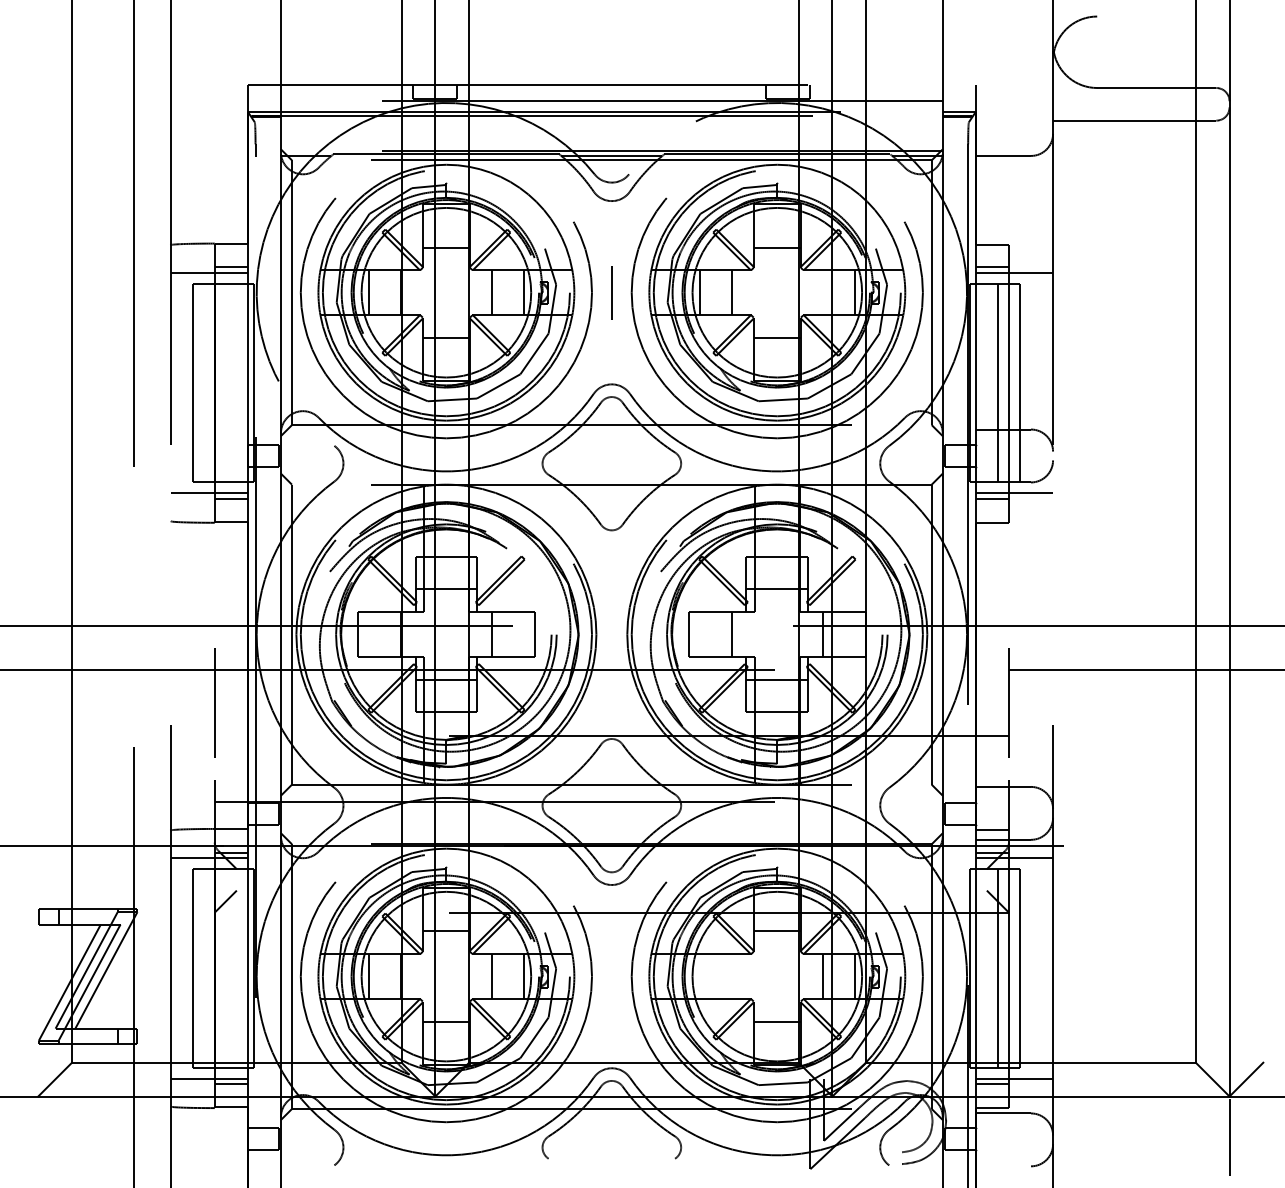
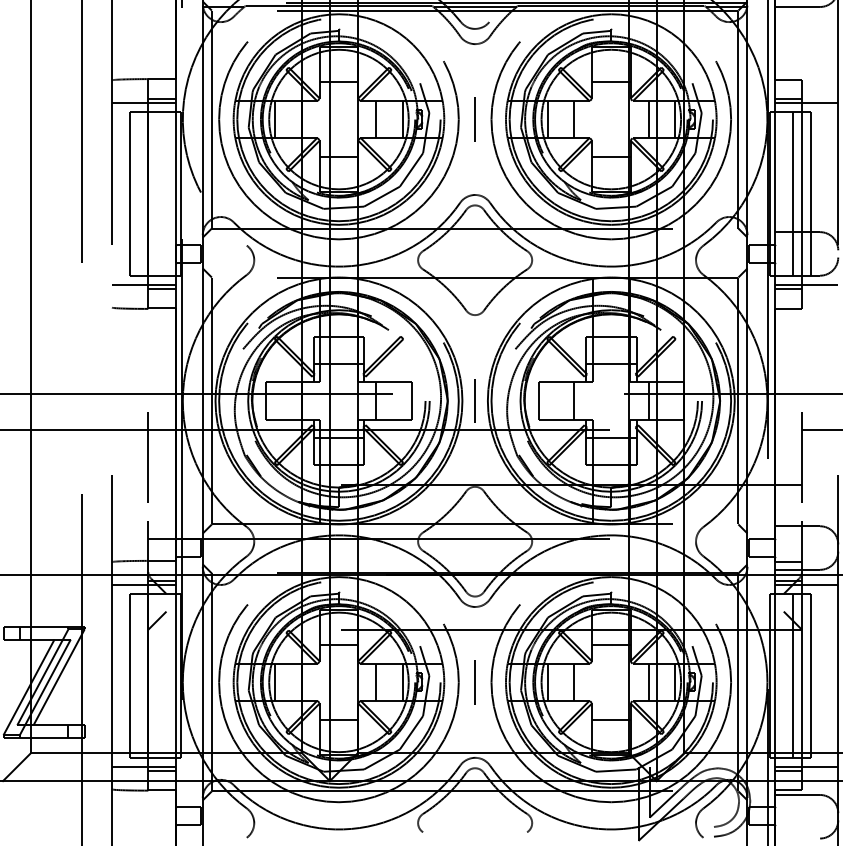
line: (822, 292) -> (648, 119), added
line: (611, 634) -> (474, 400), added
line: (611, 976) -> (474, 682), added
line: (699, 976) -> (547, 682), added
line: (732, 976) -> (574, 682), added

